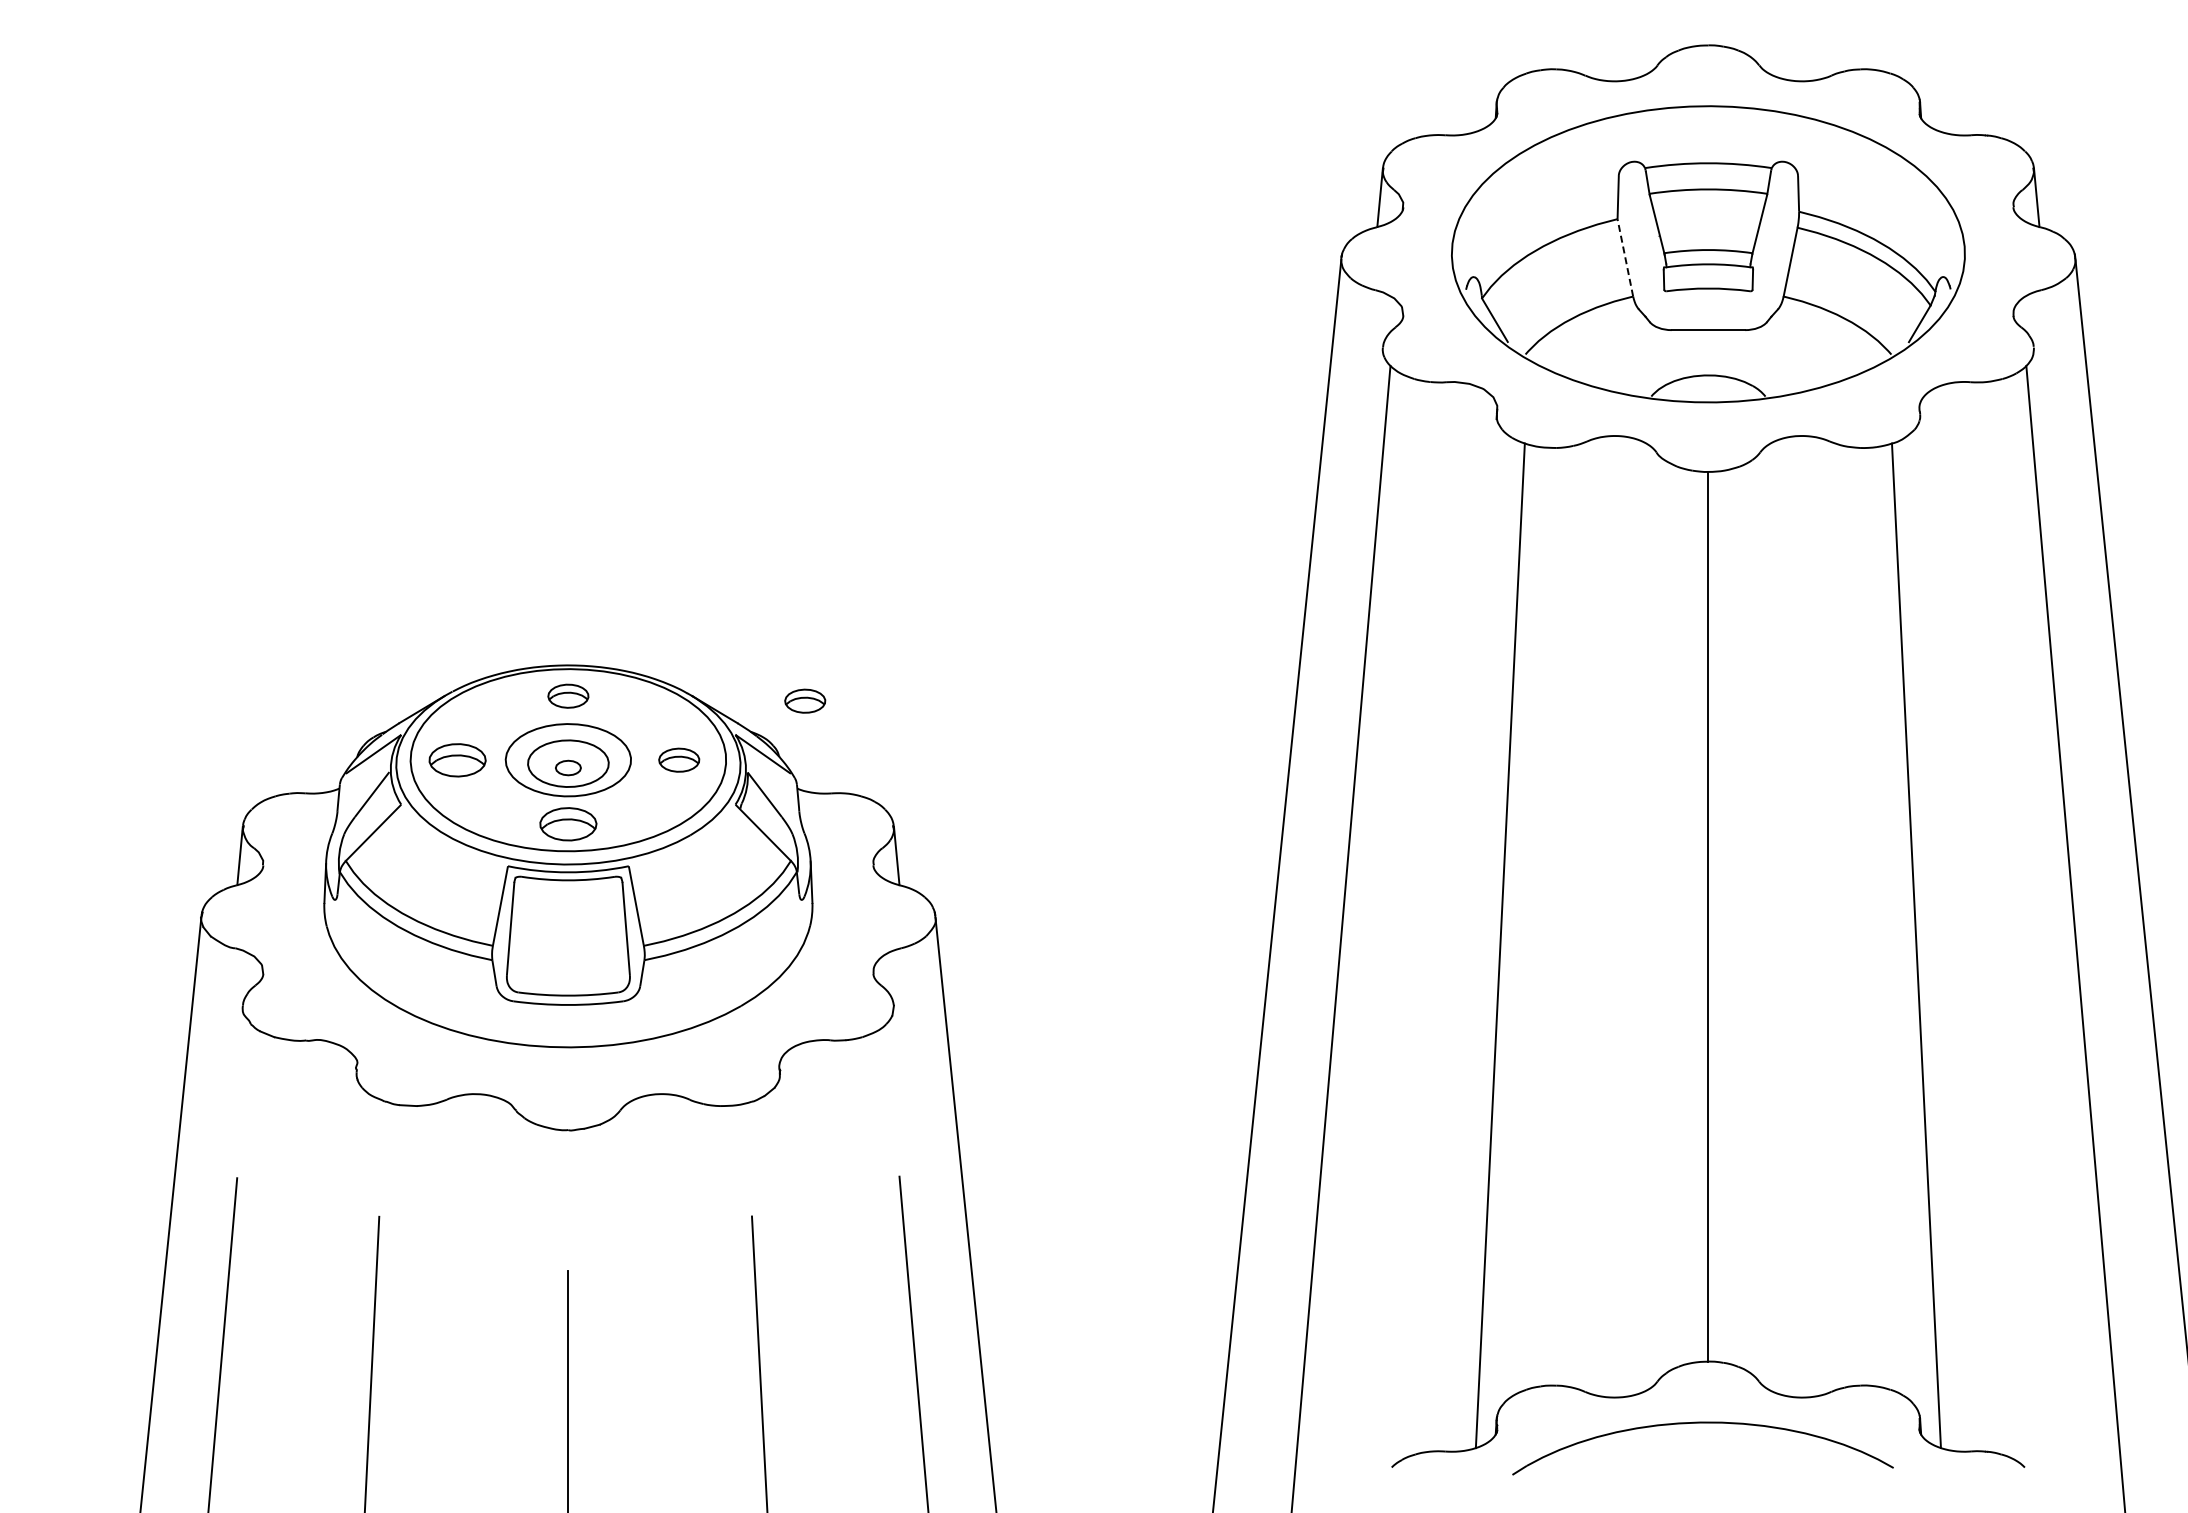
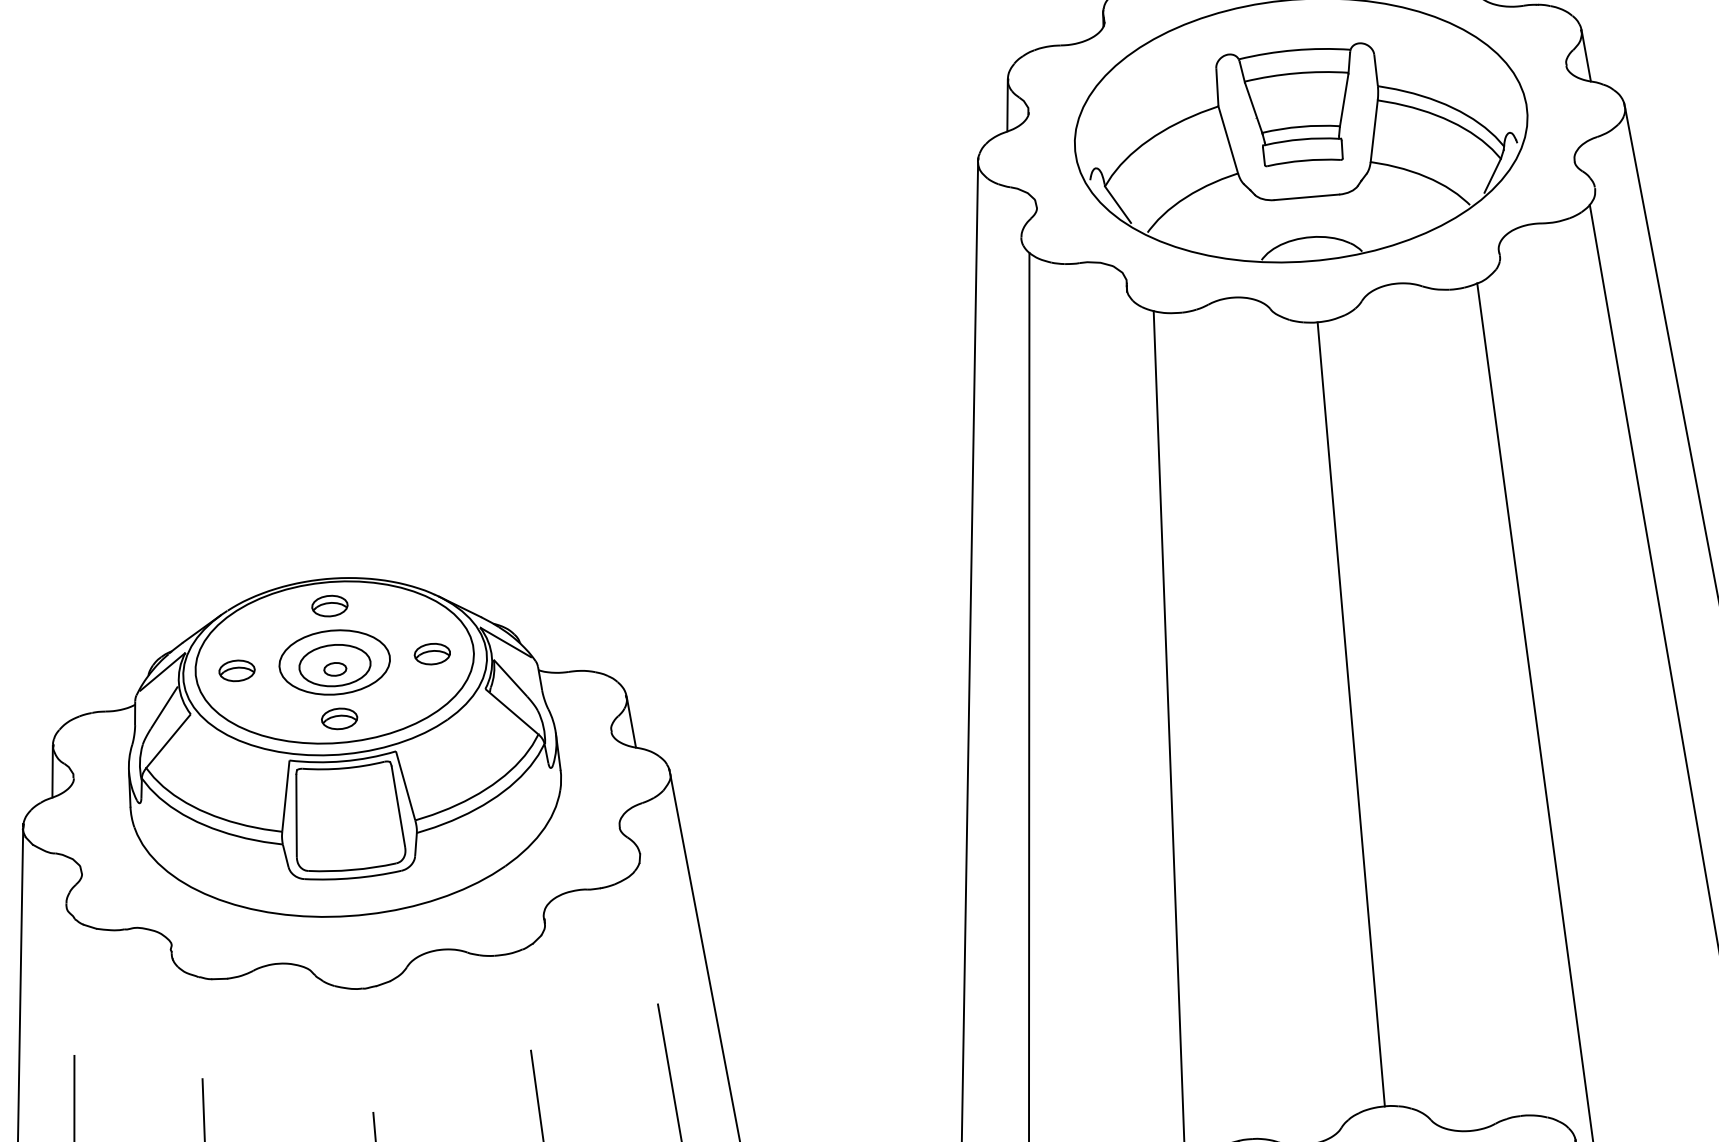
line: (1625, 257) -> (1228, 139), dashed -> solid
part: (805, 700) -> (539, 591), removed
part: (457, 759) -> (236, 670), size x0.71
part: (568, 823) -> (339, 718), size x0.71

